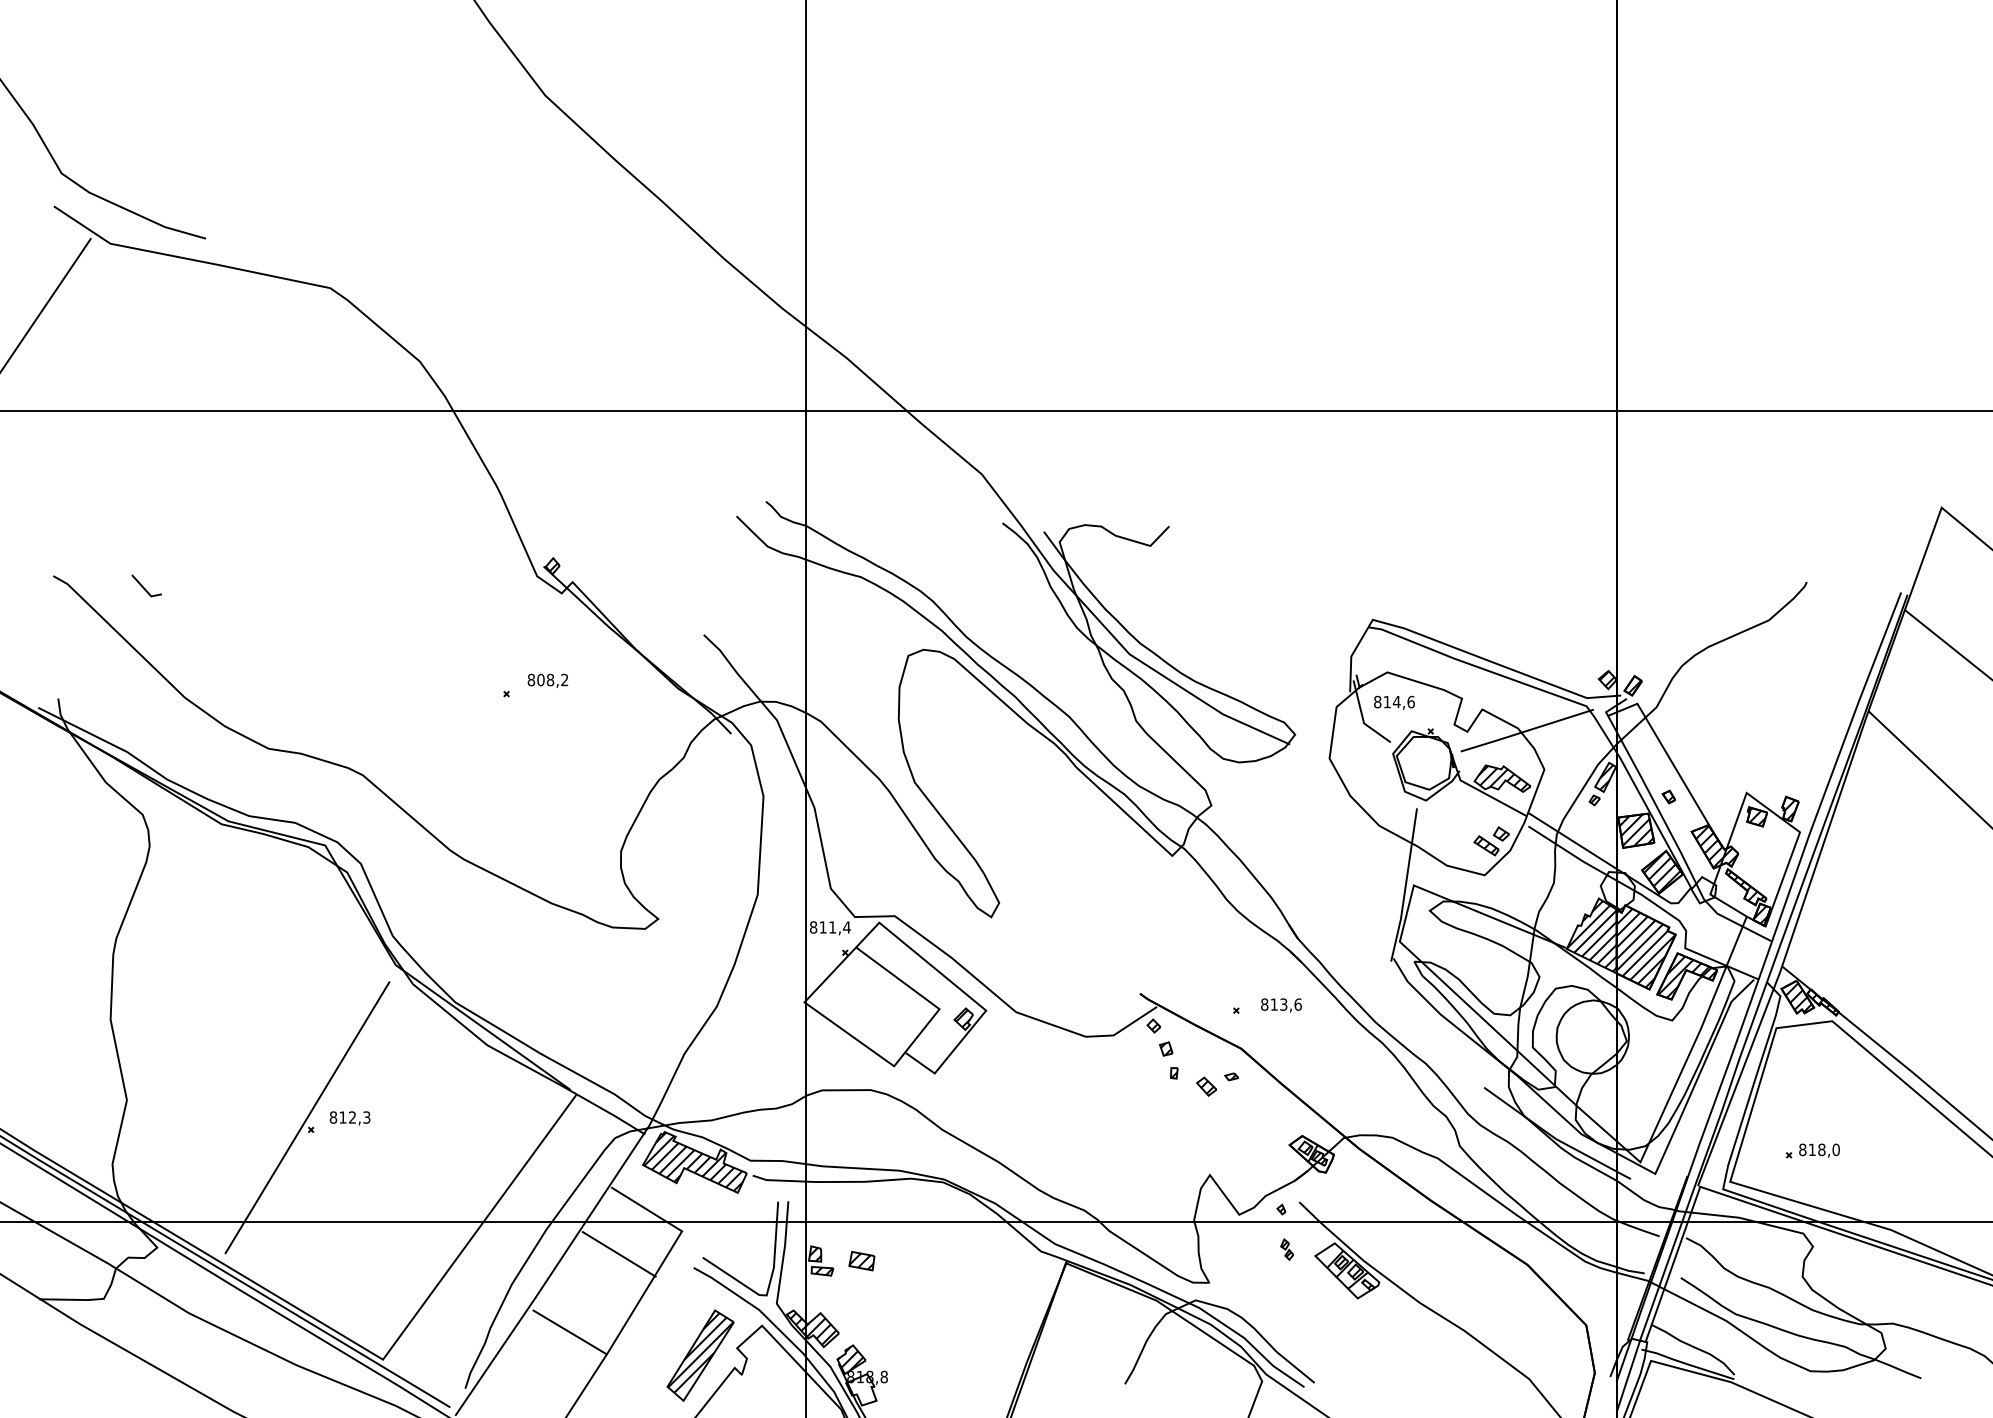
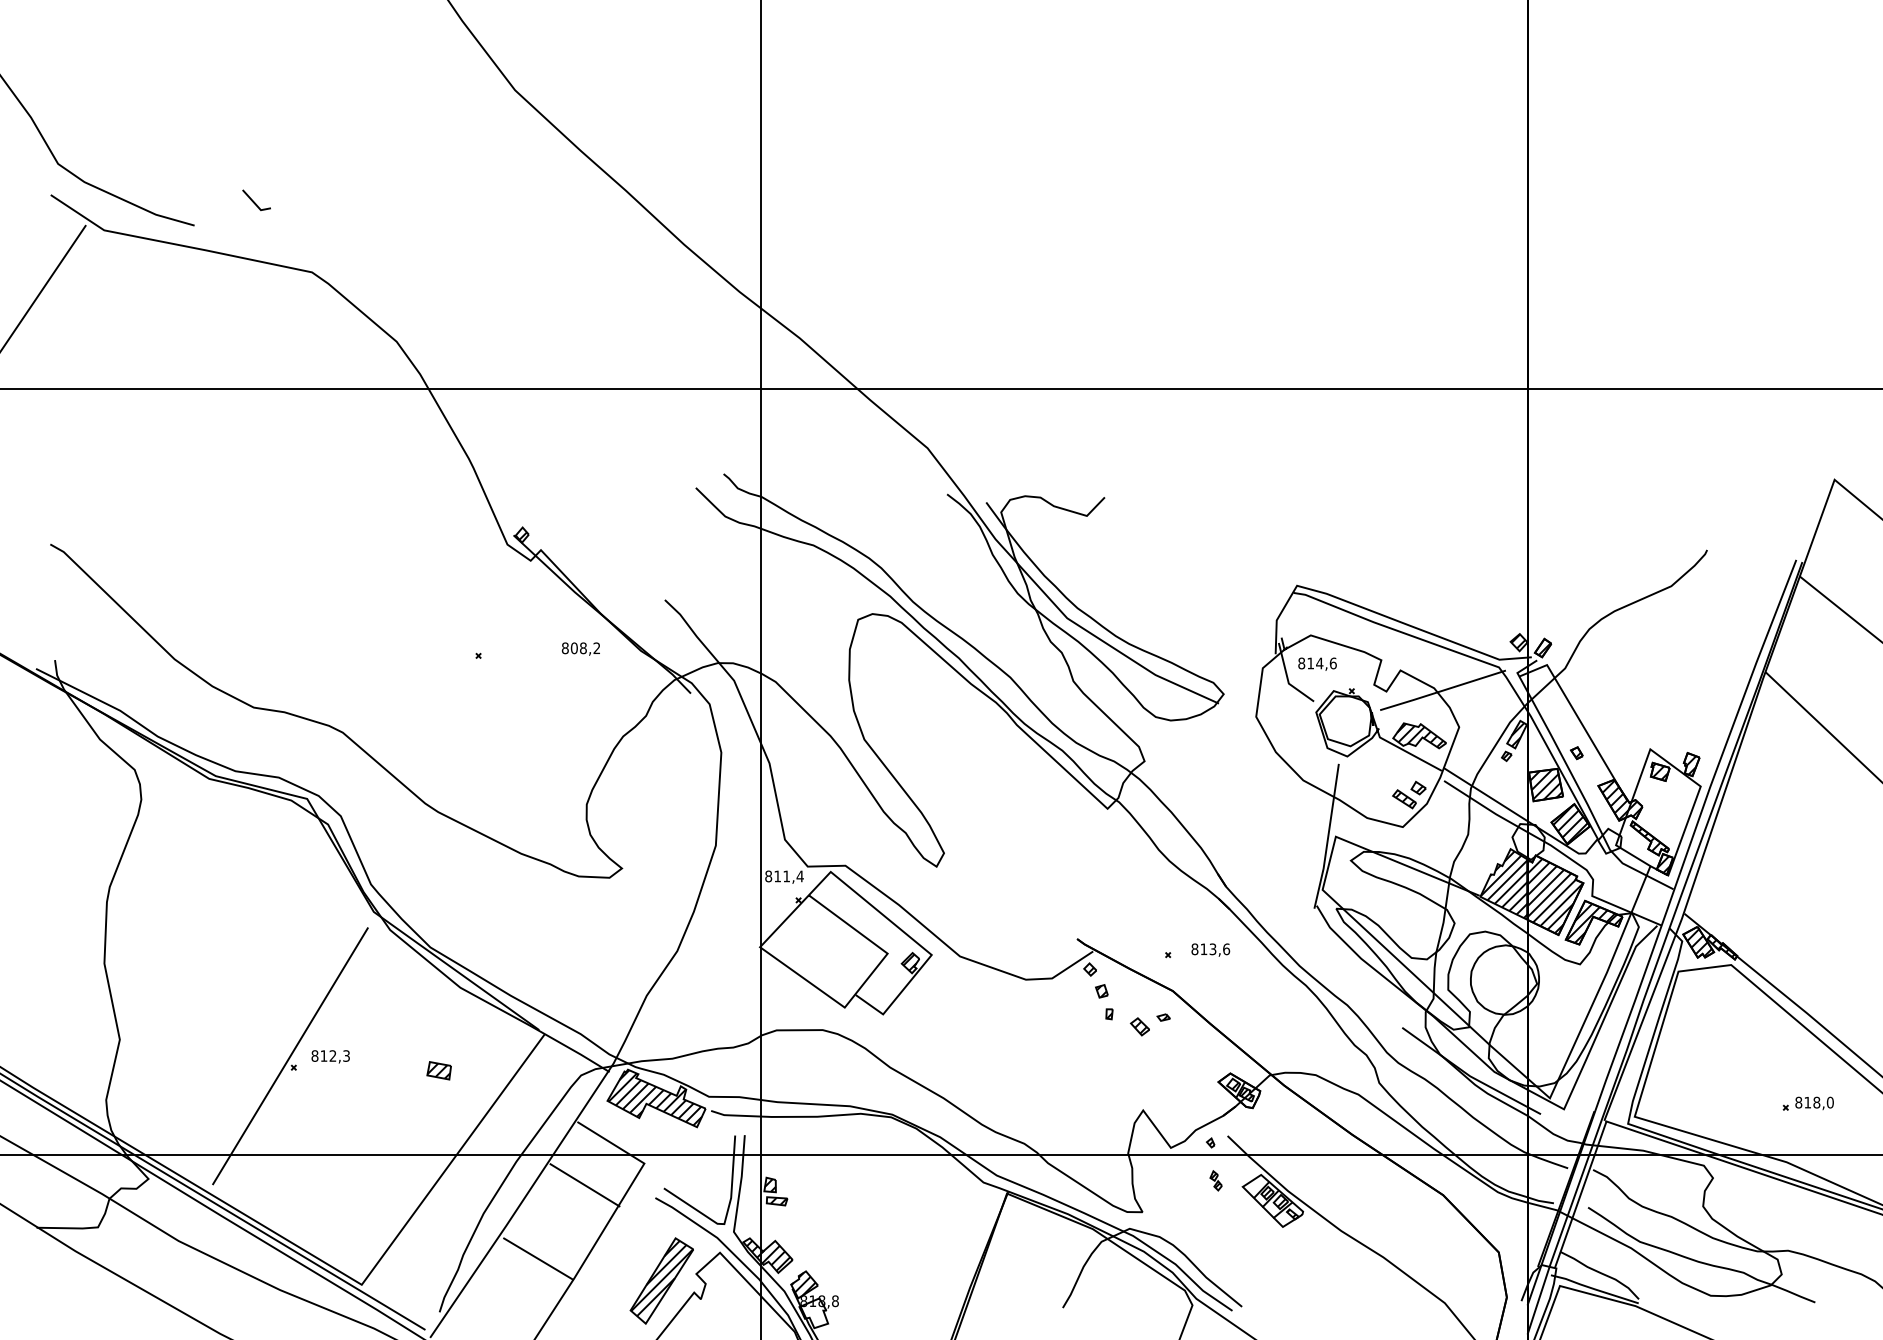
line: (144, 587) -> (254, 201), moved
text: (547, 680) -> (580, 648), moved
part: (1812, 1150) -> (1807, 1103), moved
part: (861, 1261) -> (438, 1071), moved

